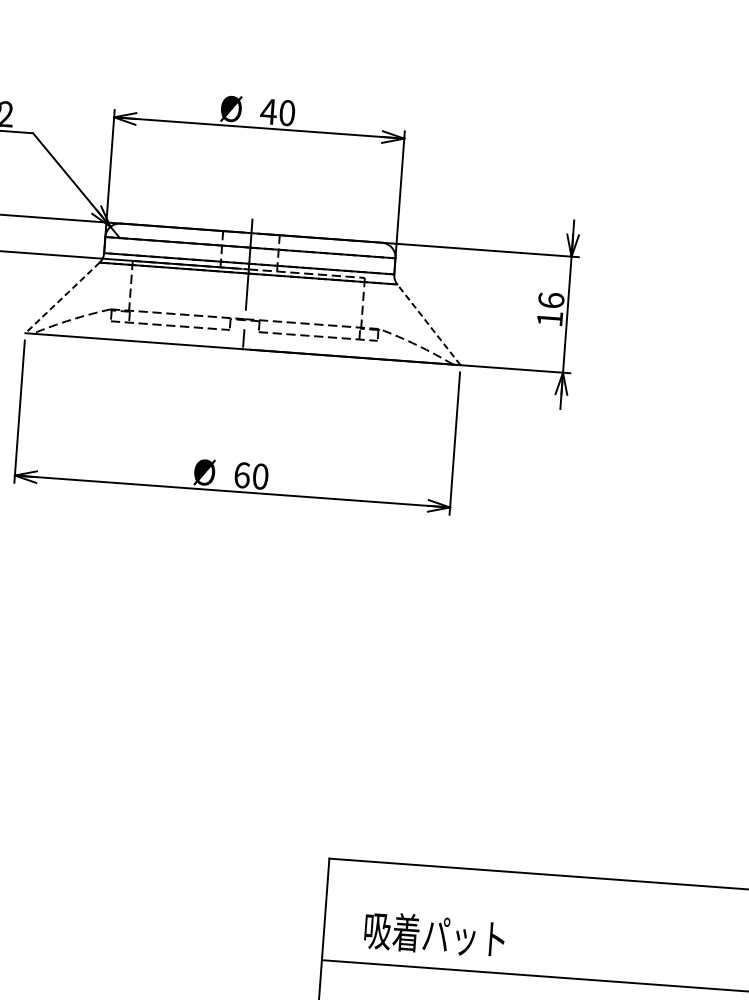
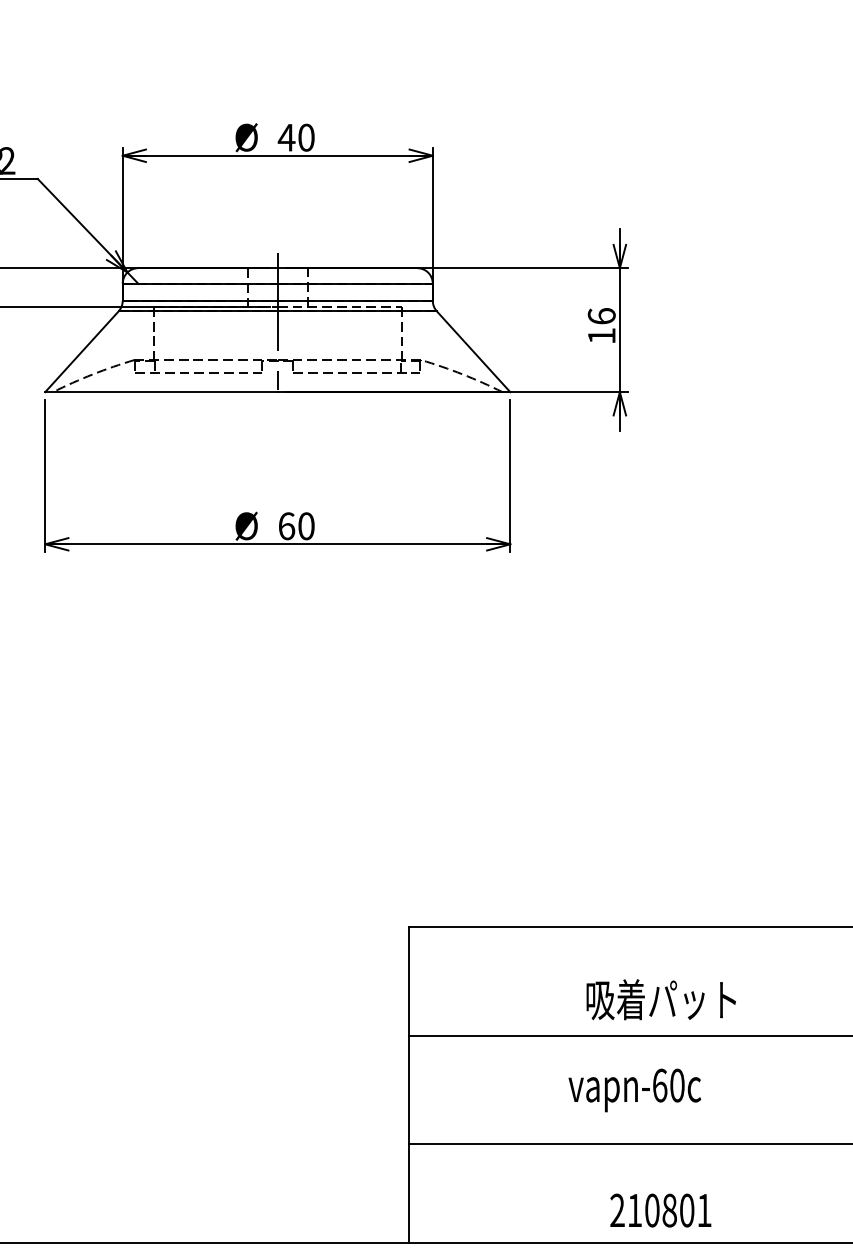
line: (62, 297) -> (81, 351), dashed -> solid
line: (428, 324) -> (473, 351), dashed -> solid
text: (433, 934) -> (660, 999), moved

